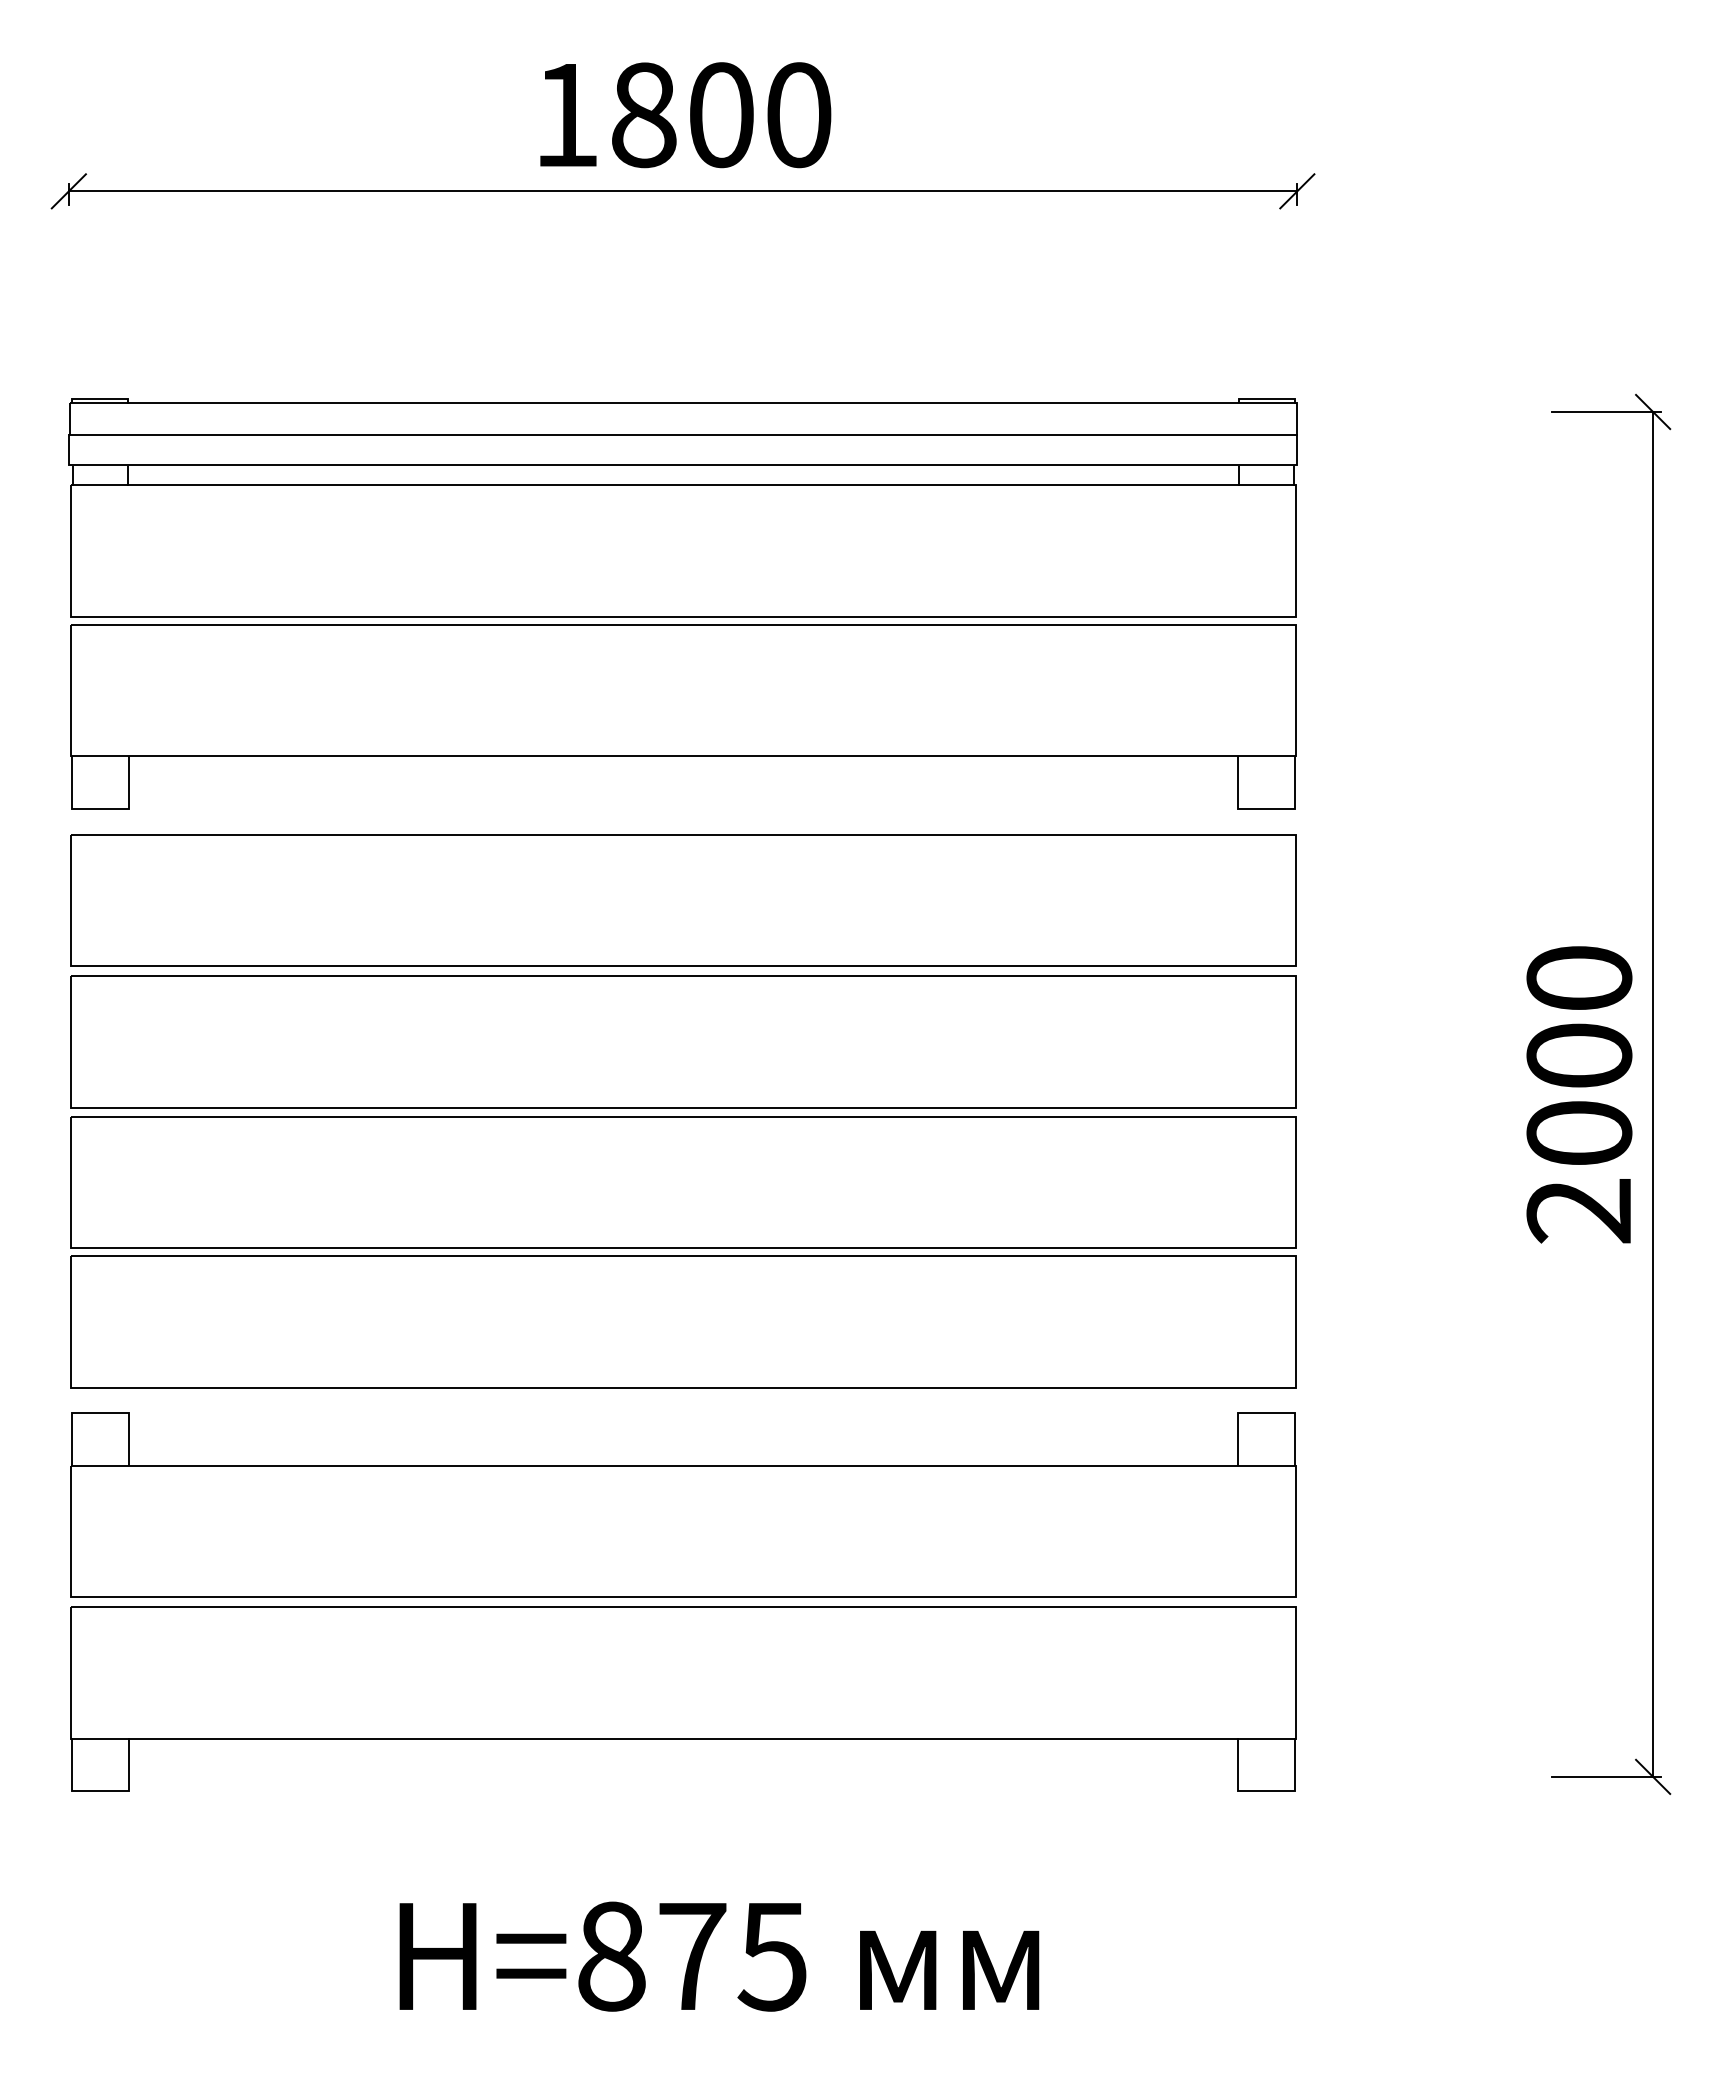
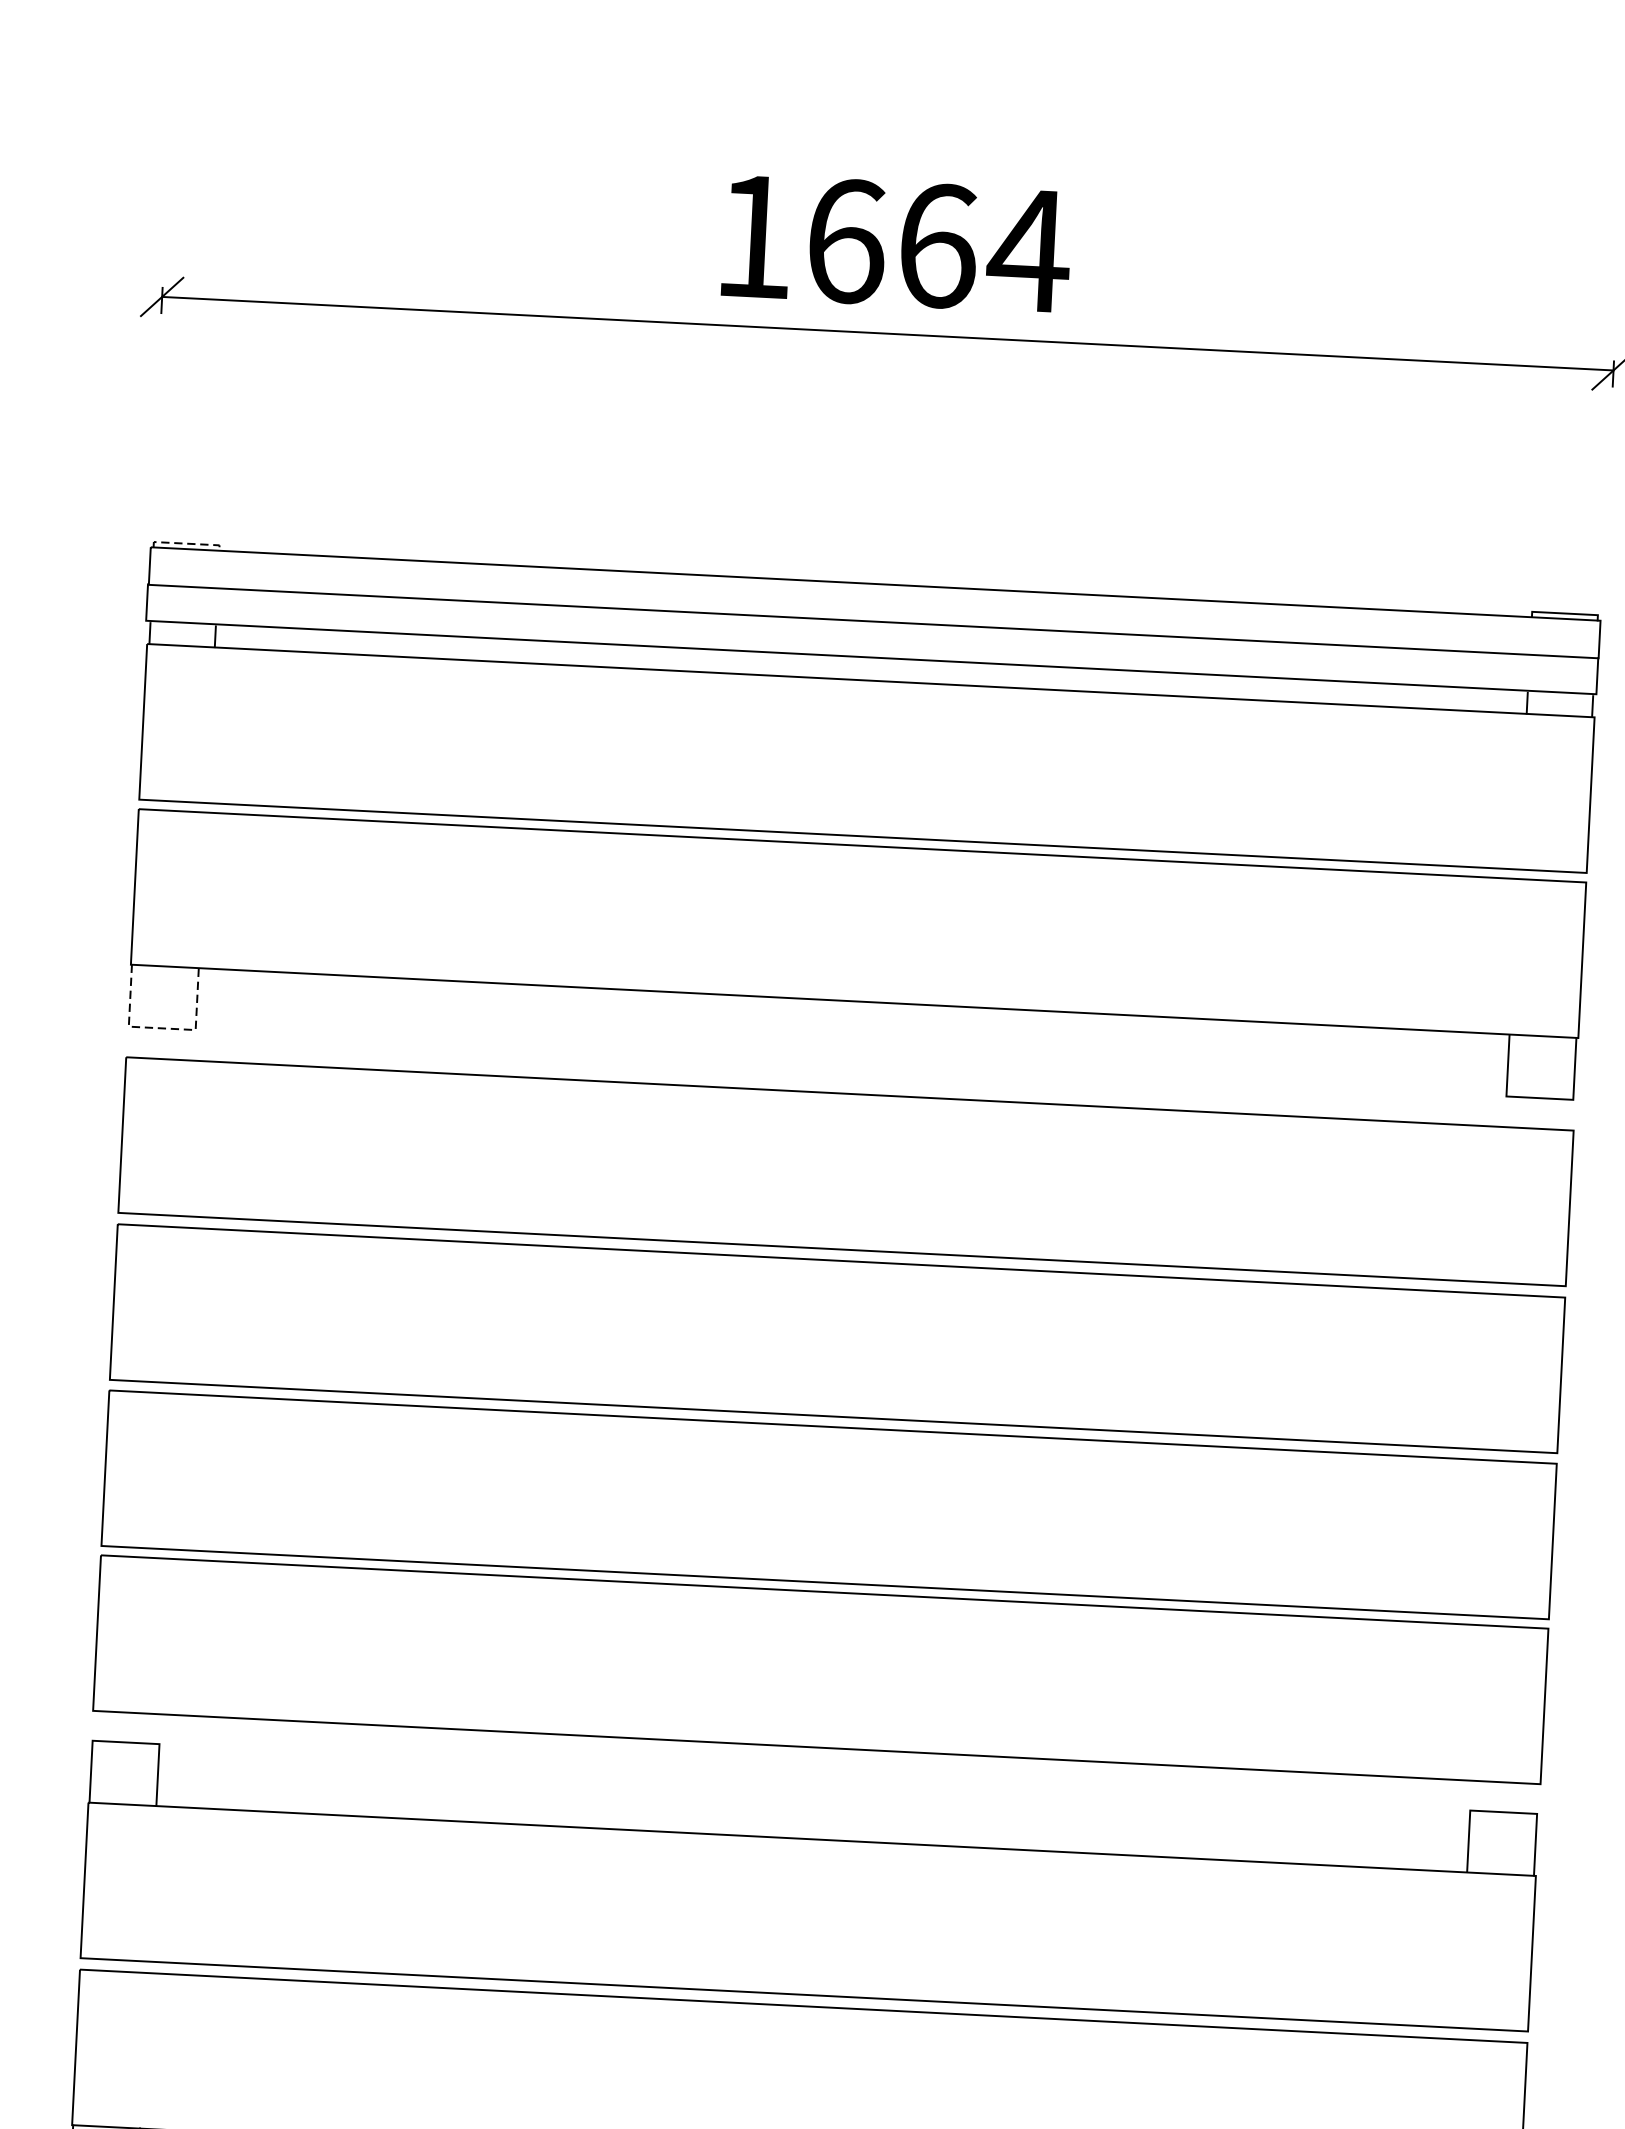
text: (722, 115) -> (938, 246), 1800 -> 1664
line: (101, 398) -> (188, 543), solid -> dashed
line: (100, 808) -> (162, 1027), solid -> dashed

